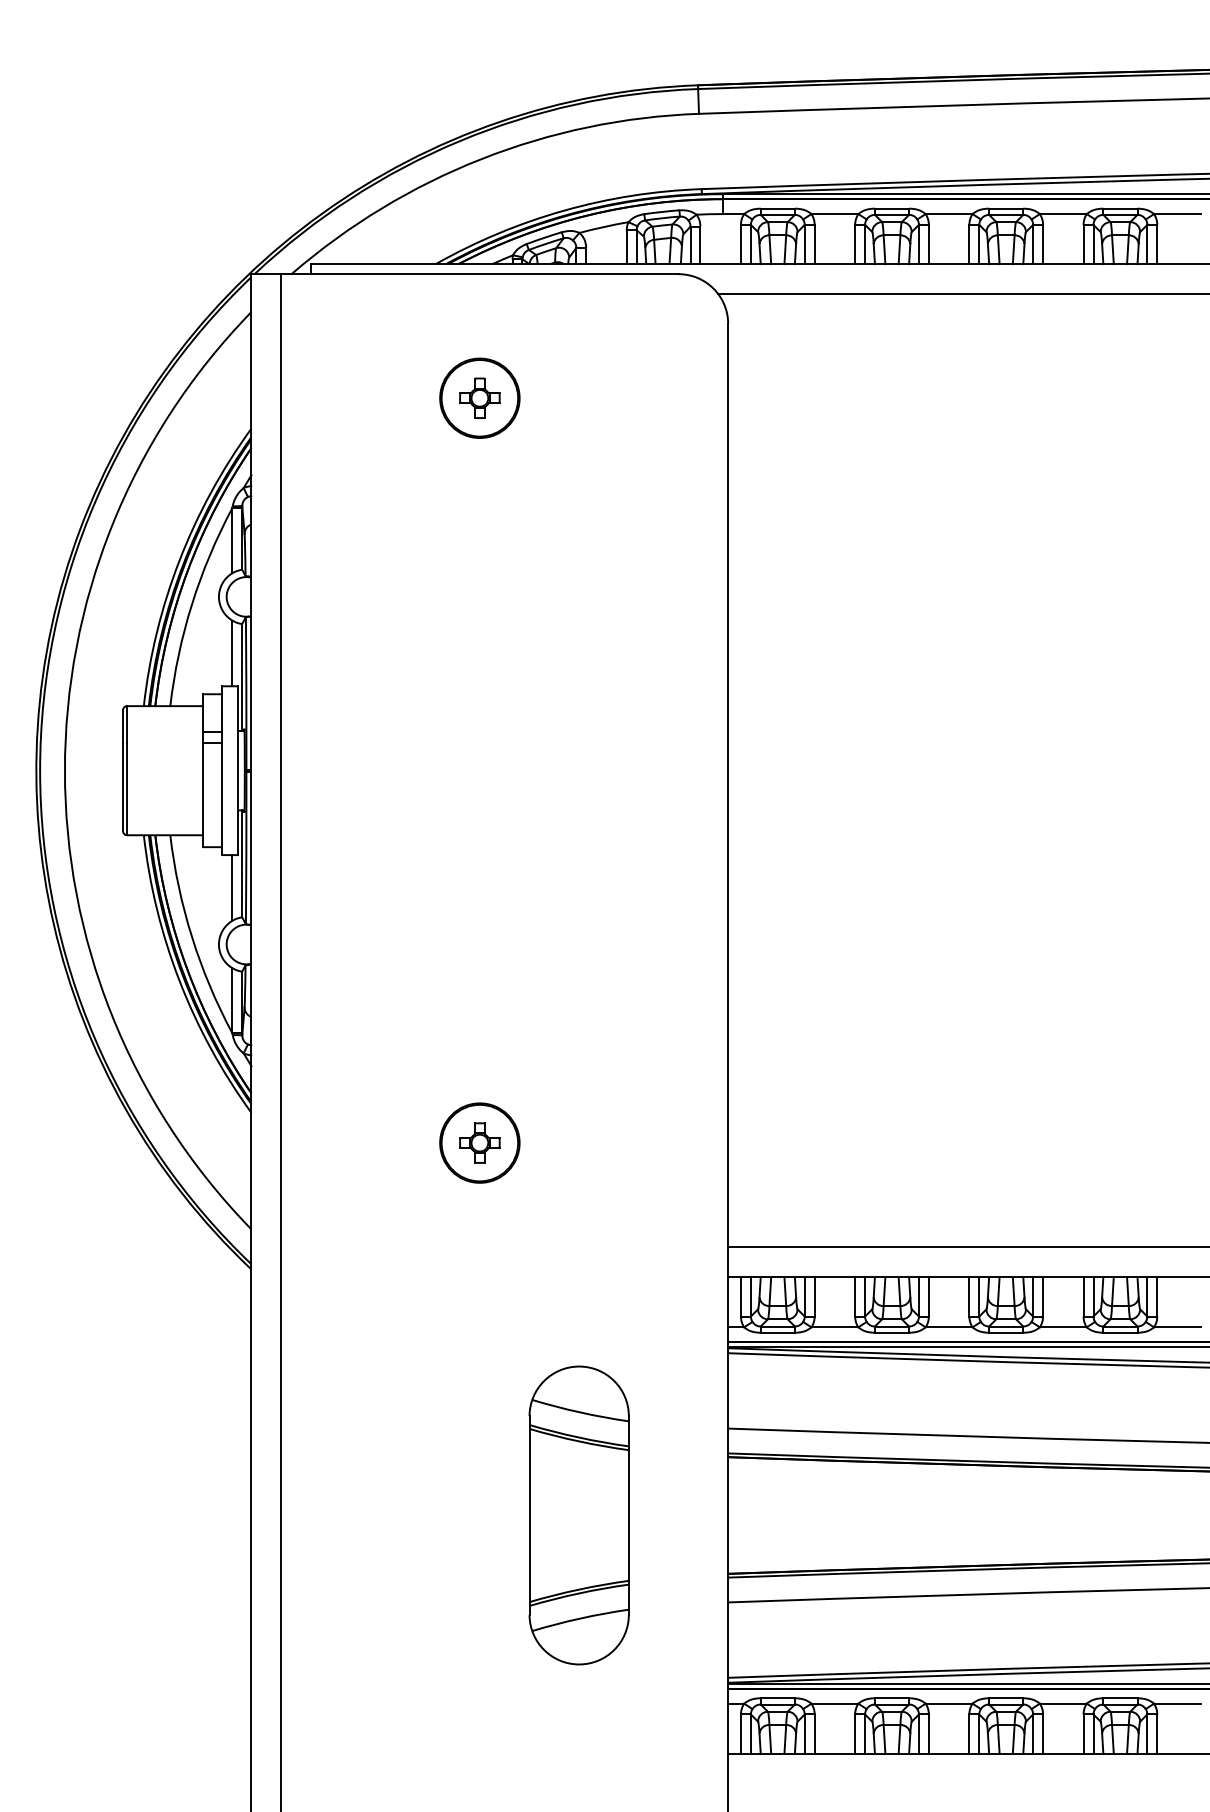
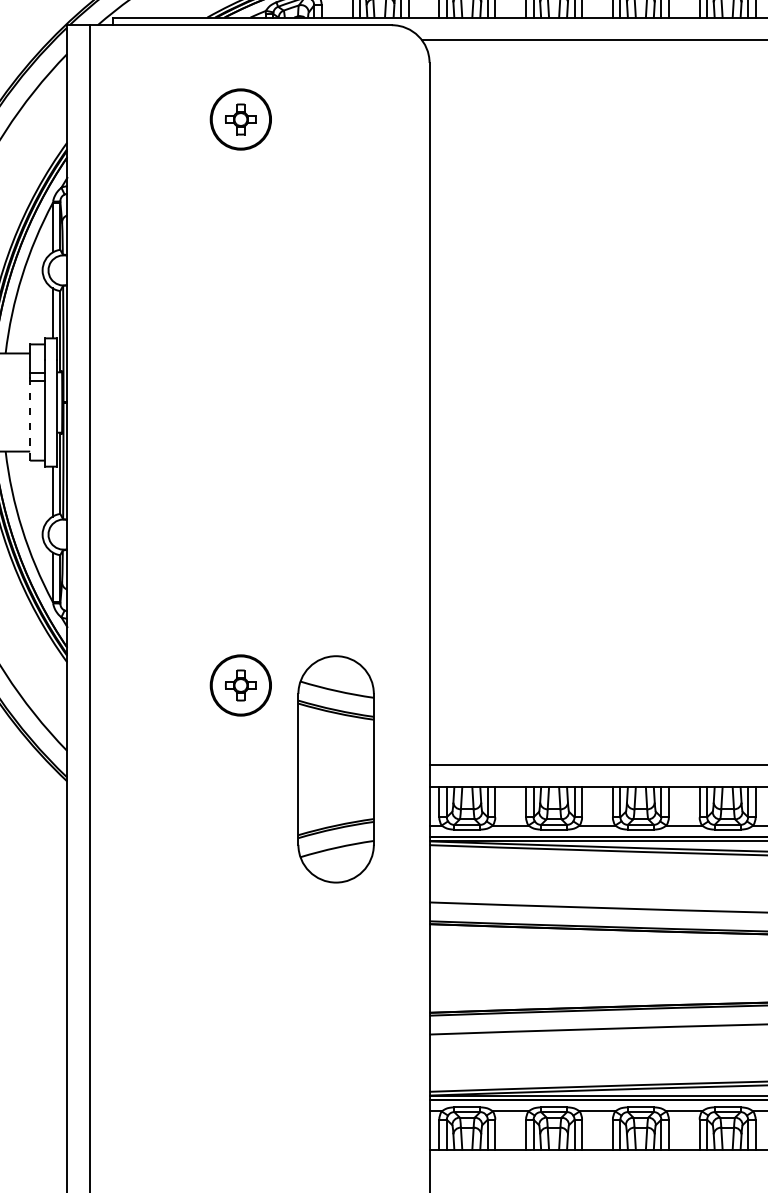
line: (202, 794) -> (30, 420), solid -> dashed
part: (578, 1515) -> (335, 769), moved

